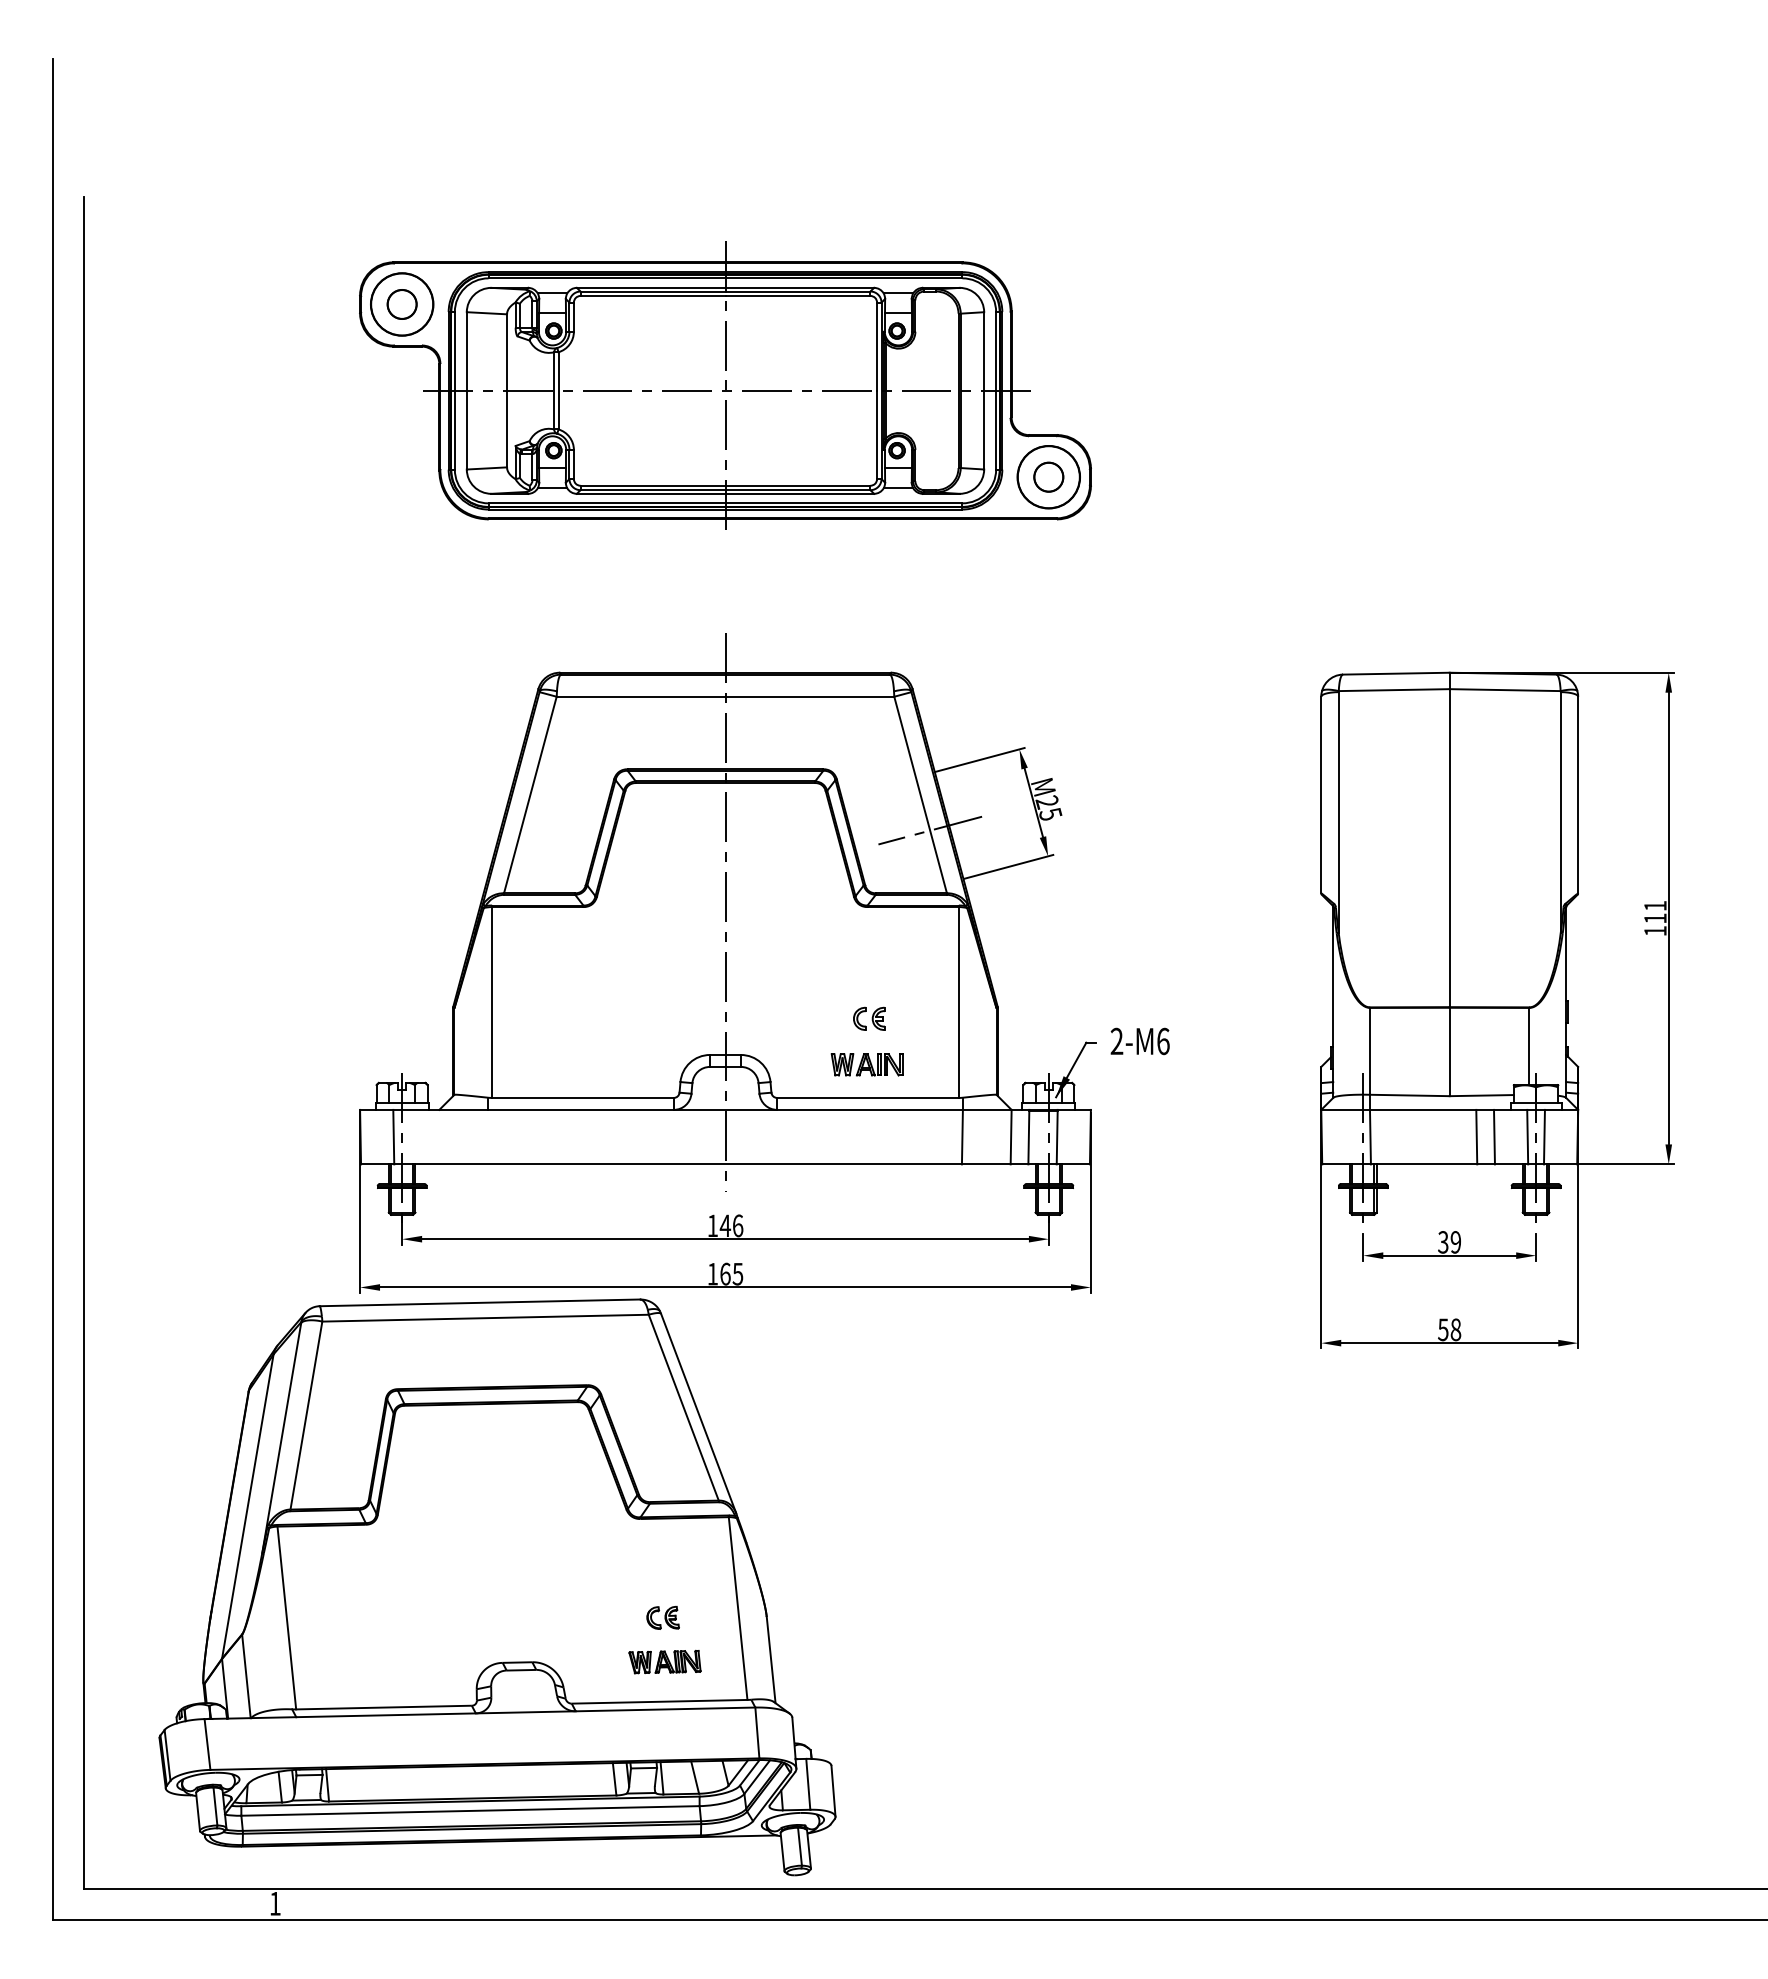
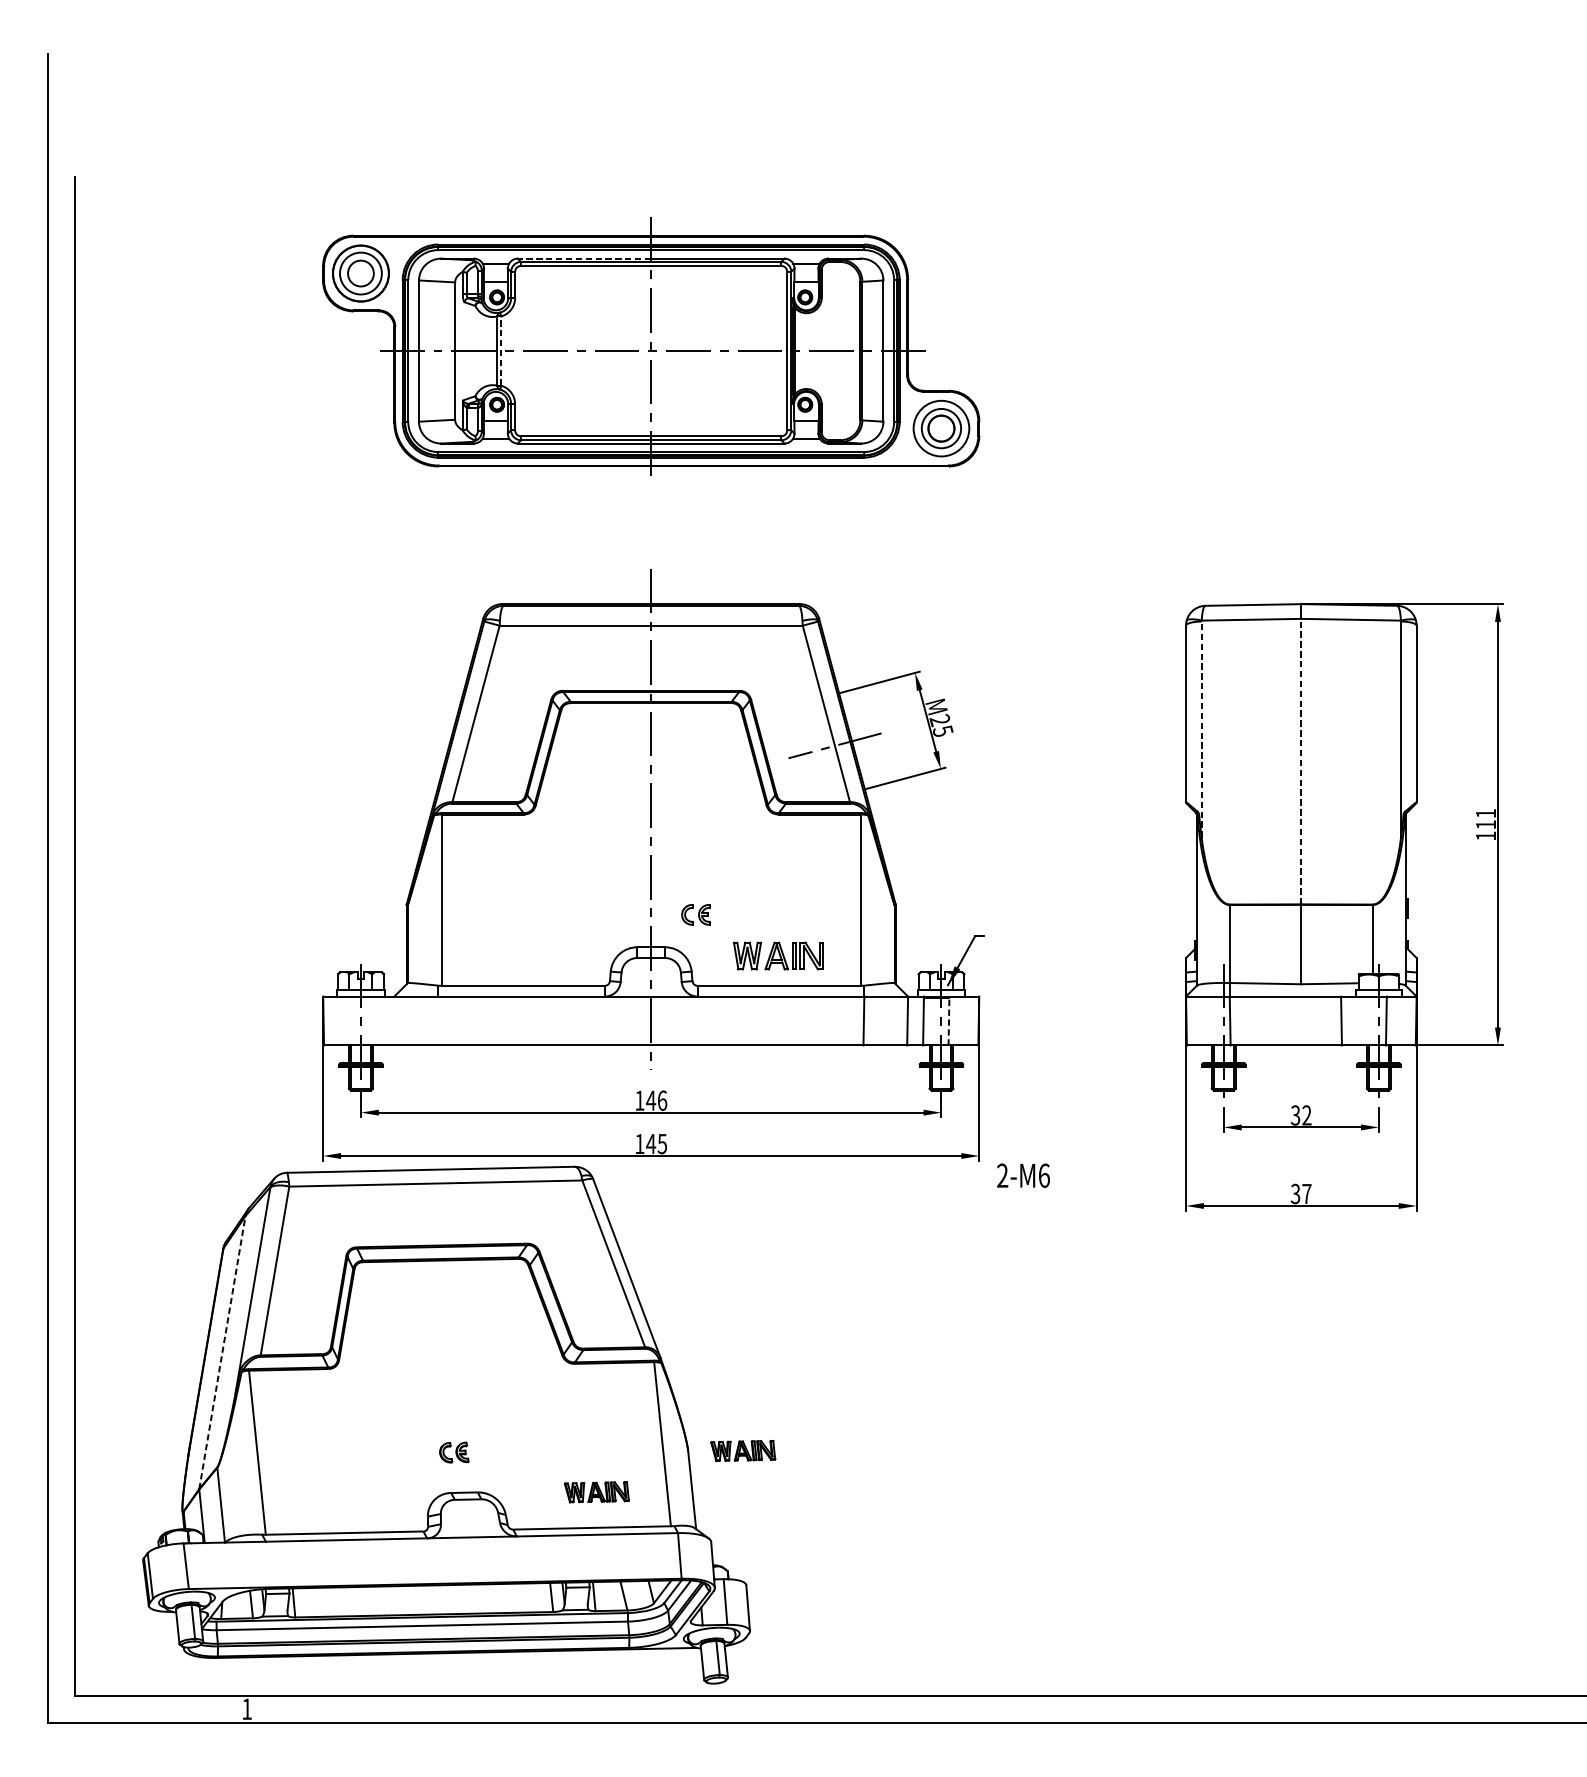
line: (650, 287) -> (583, 258), solid -> dashed
circle: (401, 304) -> (360, 273), size x1.6
line: (558, 390) -> (501, 350), solid -> dashed
circle: (1048, 476) -> (941, 427), size x0.7
line: (1338, 811) -> (1201, 728), solid -> dashed
line: (1449, 847) -> (1301, 761), solid -> dashed
part: (869, 1018) -> (696, 914), moved
text: (1139, 1041) -> (1022, 1175), moved
part: (866, 1064) -> (777, 955), size x1.4
line: (393, 1136) -> (353, 1020), removed
line: (1057, 1136) -> (949, 1020), solid -> dashed
line: (1476, 1136) -> (1325, 1020), removed
line: (1527, 1136) -> (1371, 1020), removed
text: (1455, 1242) -> (1306, 1115), 39 -> 32
text: (725, 1273) -> (651, 1143), 165 -> 145
text: (1449, 1329) -> (1301, 1193), 58 -> 37
line: (247, 1505) -> (222, 1351), solid -> dashed
part: (827, 1615) -> (742, 1450), added
part: (662, 1617) -> (453, 1452), moved

